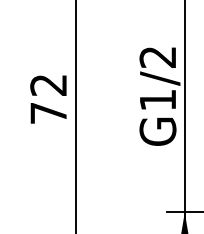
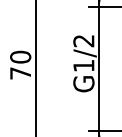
text: (48, 83) -> (20, 56), 72 -> 70

